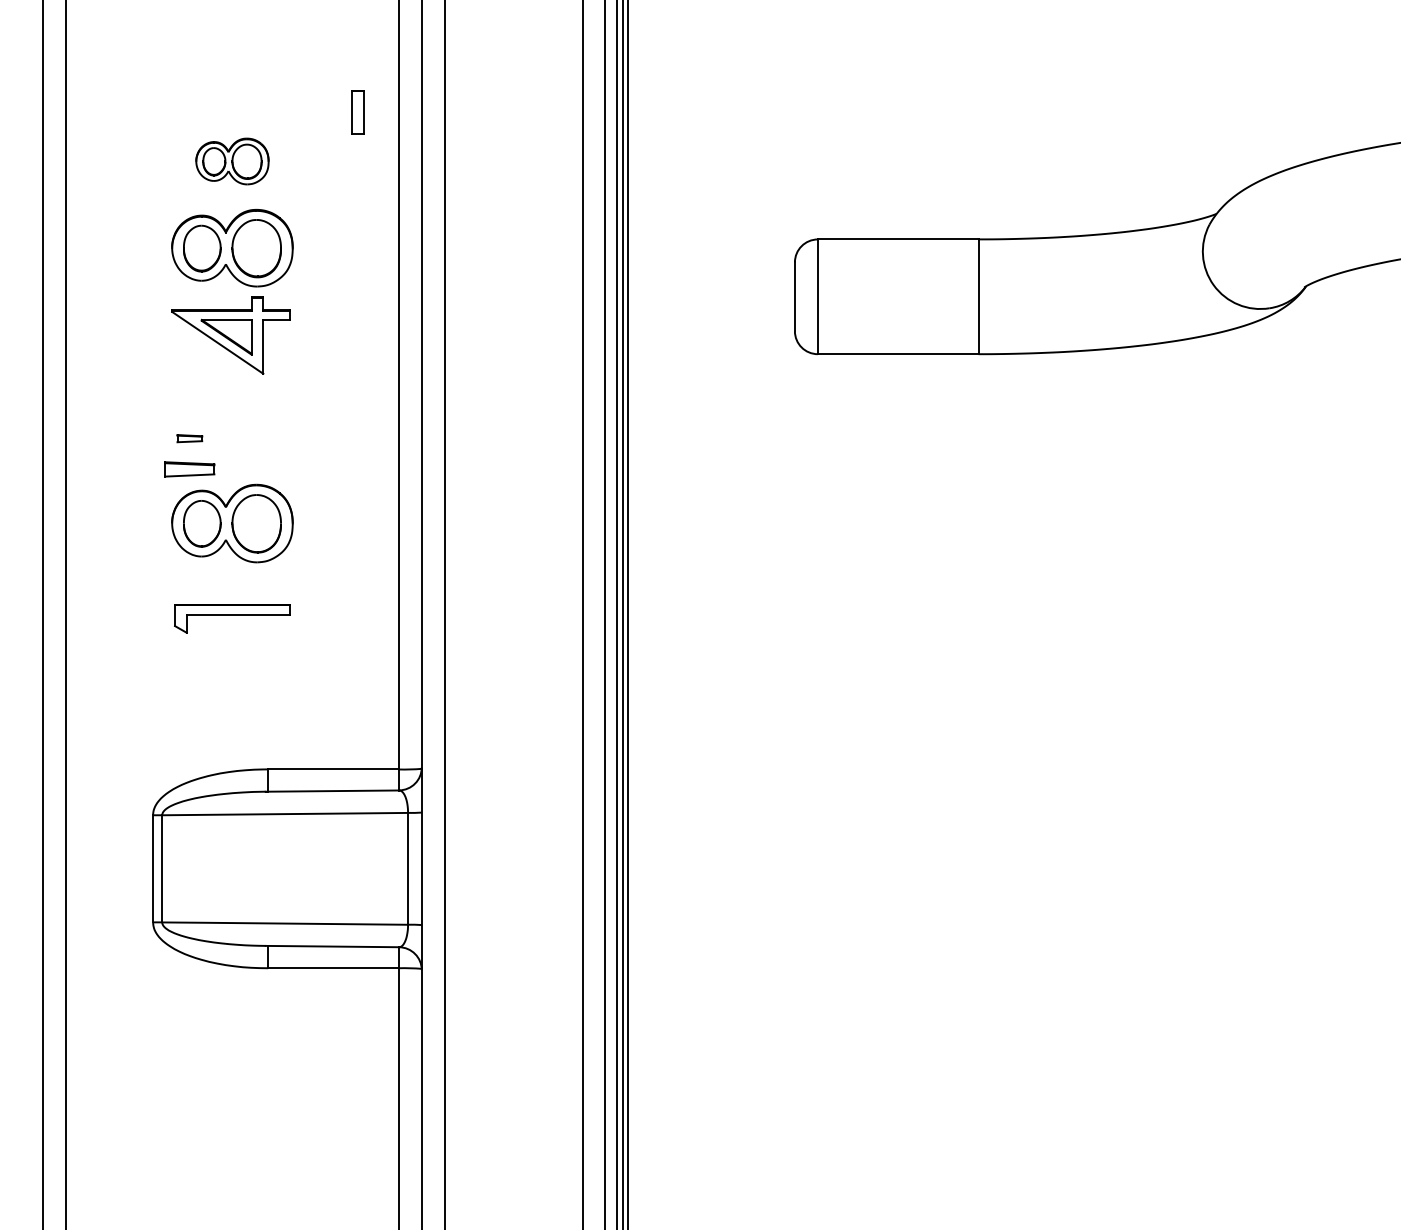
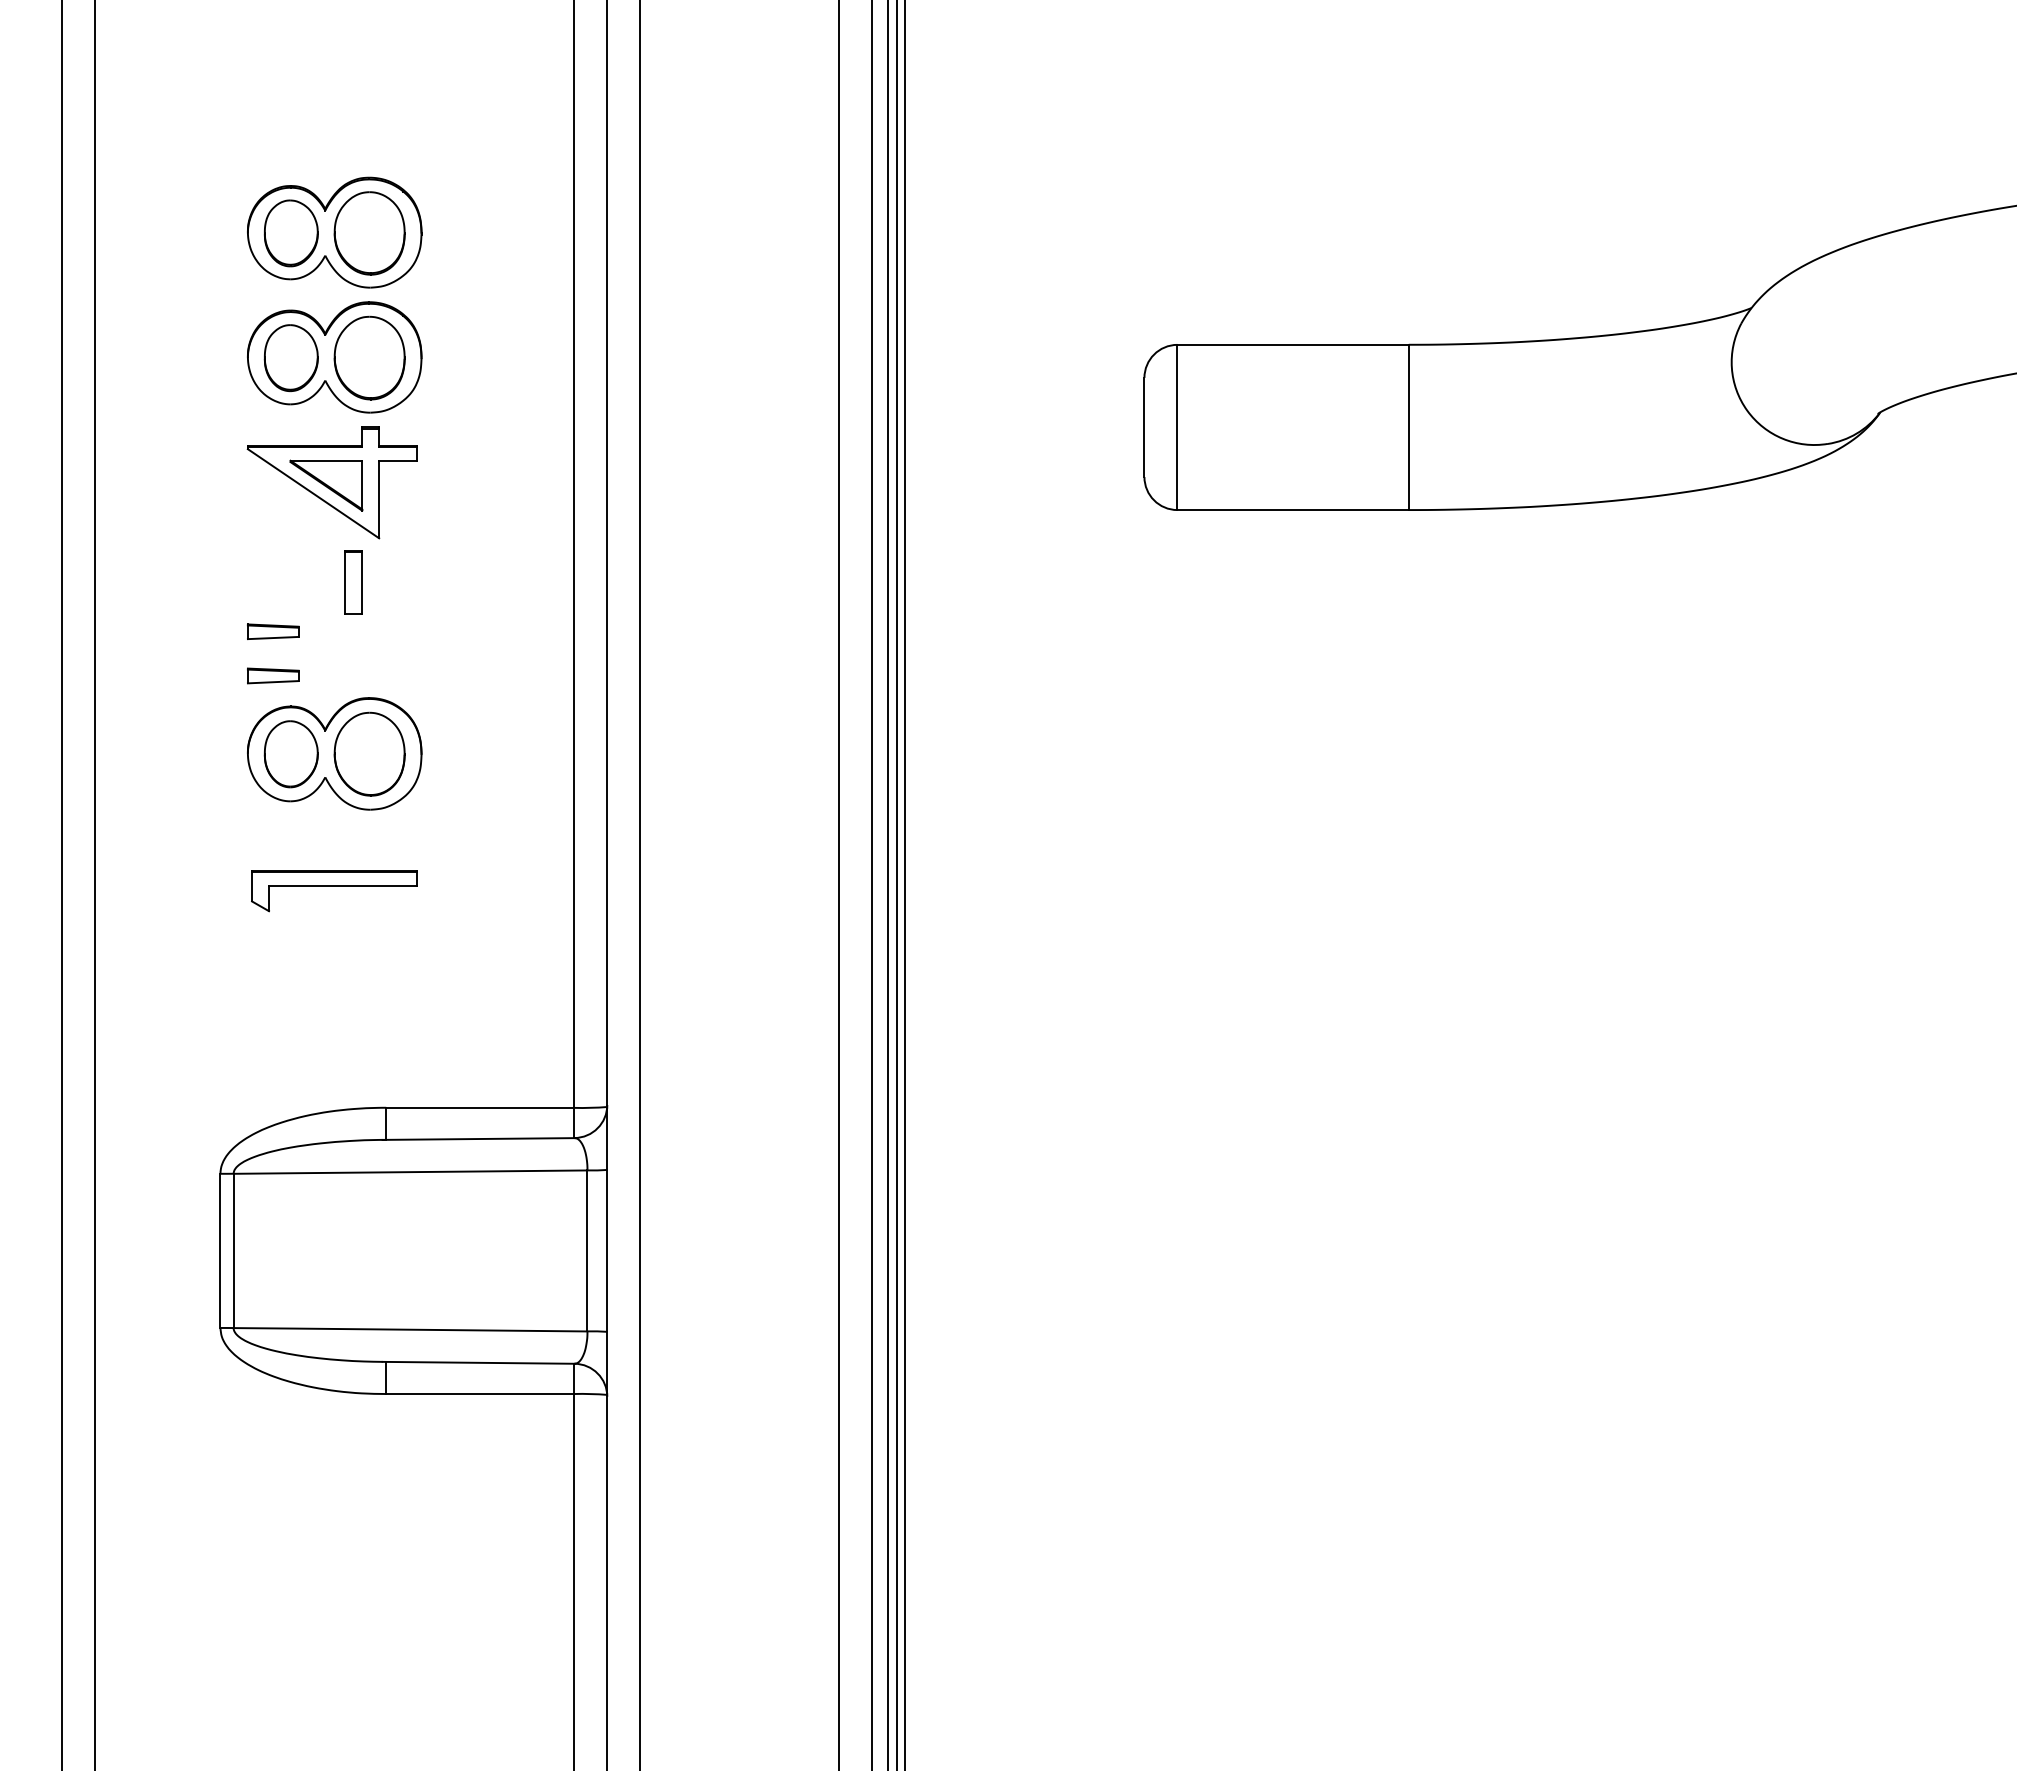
part: (357, 112) -> (353, 582), moved
part: (232, 161) -> (334, 232), size x1.67
part: (189, 438) -> (272, 631), size x1.43
part: (189, 469) -> (272, 676), size x0.71

